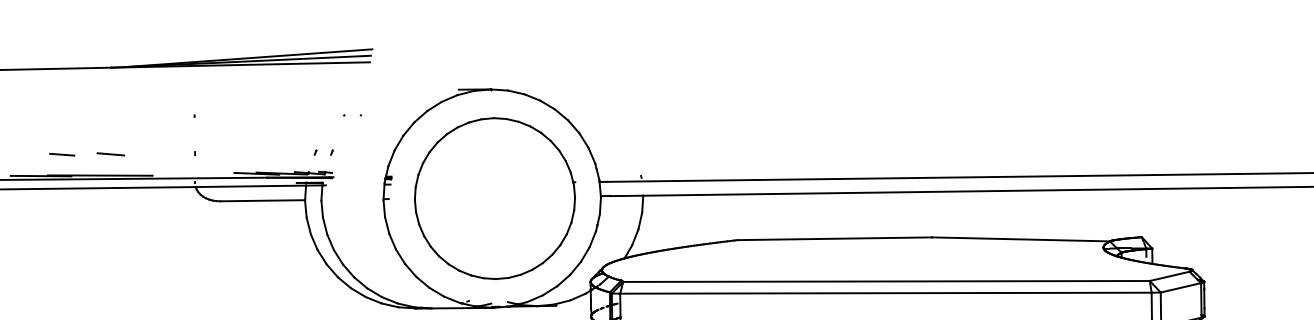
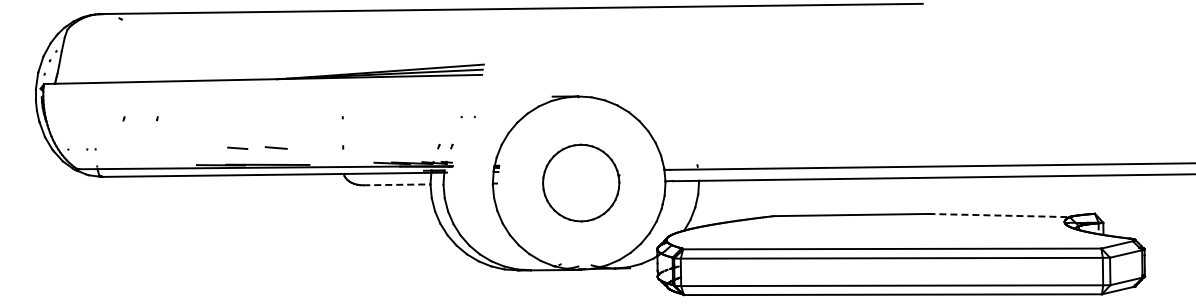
part: (493, 197) -> (580, 182), size x0.6
line: (262, 200) -> (396, 184), solid -> dashed
line: (1021, 239) -> (999, 215), solid -> dashed

